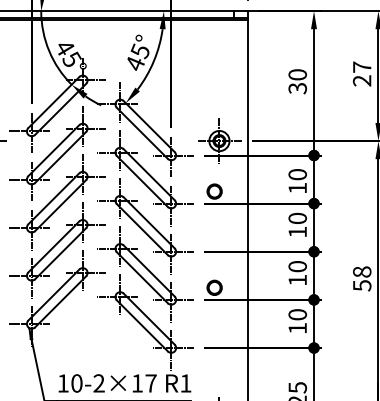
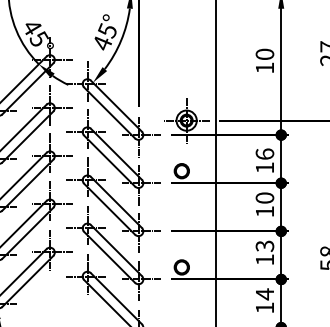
text: (297, 88) -> (264, 68), 30 -> 10
text: (297, 174) -> (264, 154), 10 -> 16
text: (297, 266) -> (264, 246), 10 -> 13
text: (297, 314) -> (264, 294), 10 -> 14

